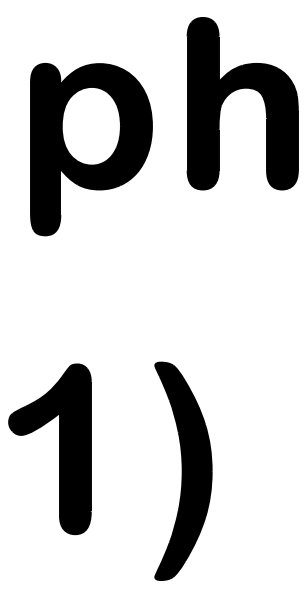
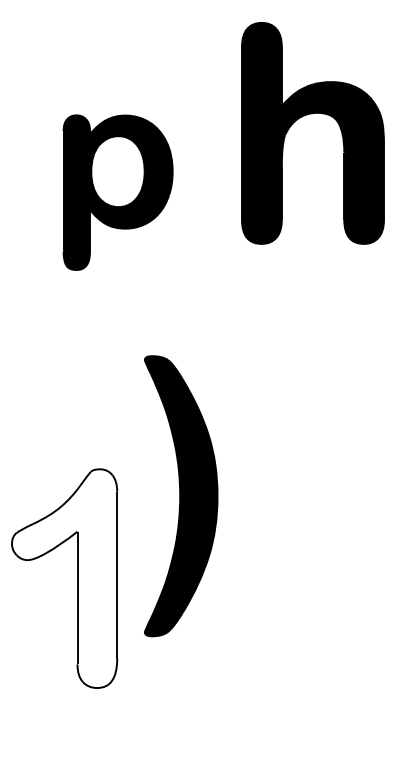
part: (91, 149) -> (118, 192), size x0.7
fill: (49, 449) -> (64, 578), removed
part: (183, 470) -> (181, 495), moved

